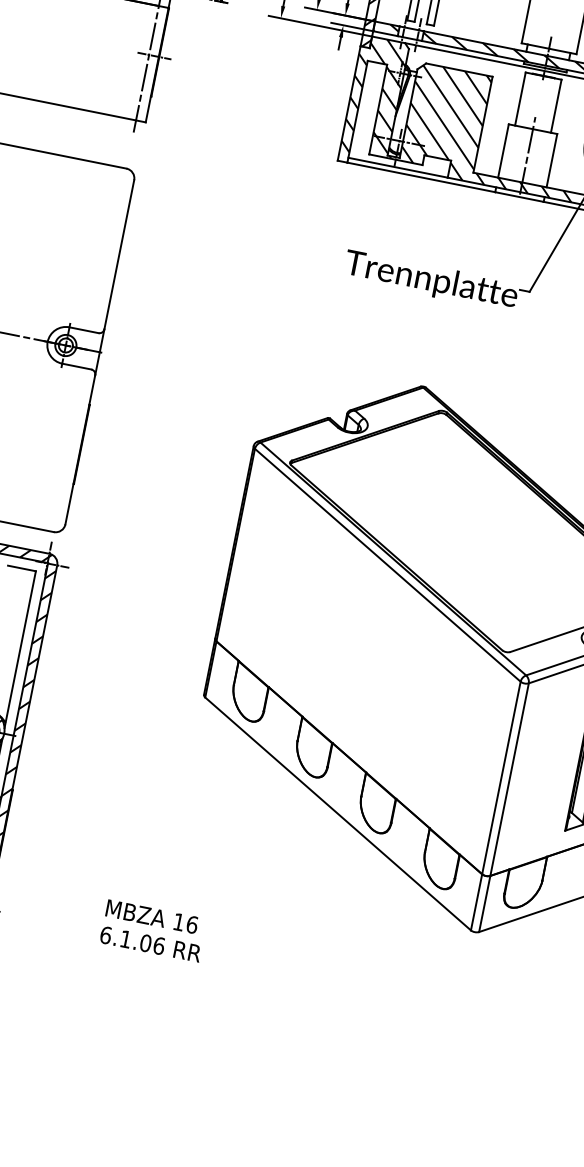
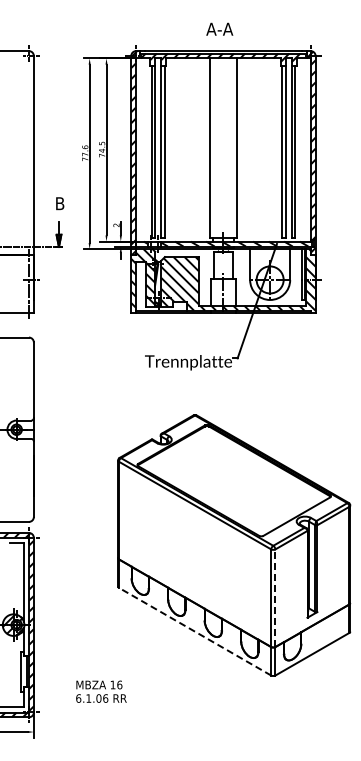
line: (509, 780) -> (275, 598), solid -> dashed
line: (338, 813) -> (195, 631), solid -> dashed
text: (153, 930) -> (101, 691), moved

